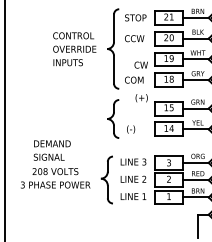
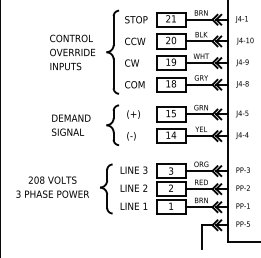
text: (140, 64) -> (131, 62), moved
text: (141, 98) -> (133, 114), moved
text: (52, 149) -> (71, 124), moved

